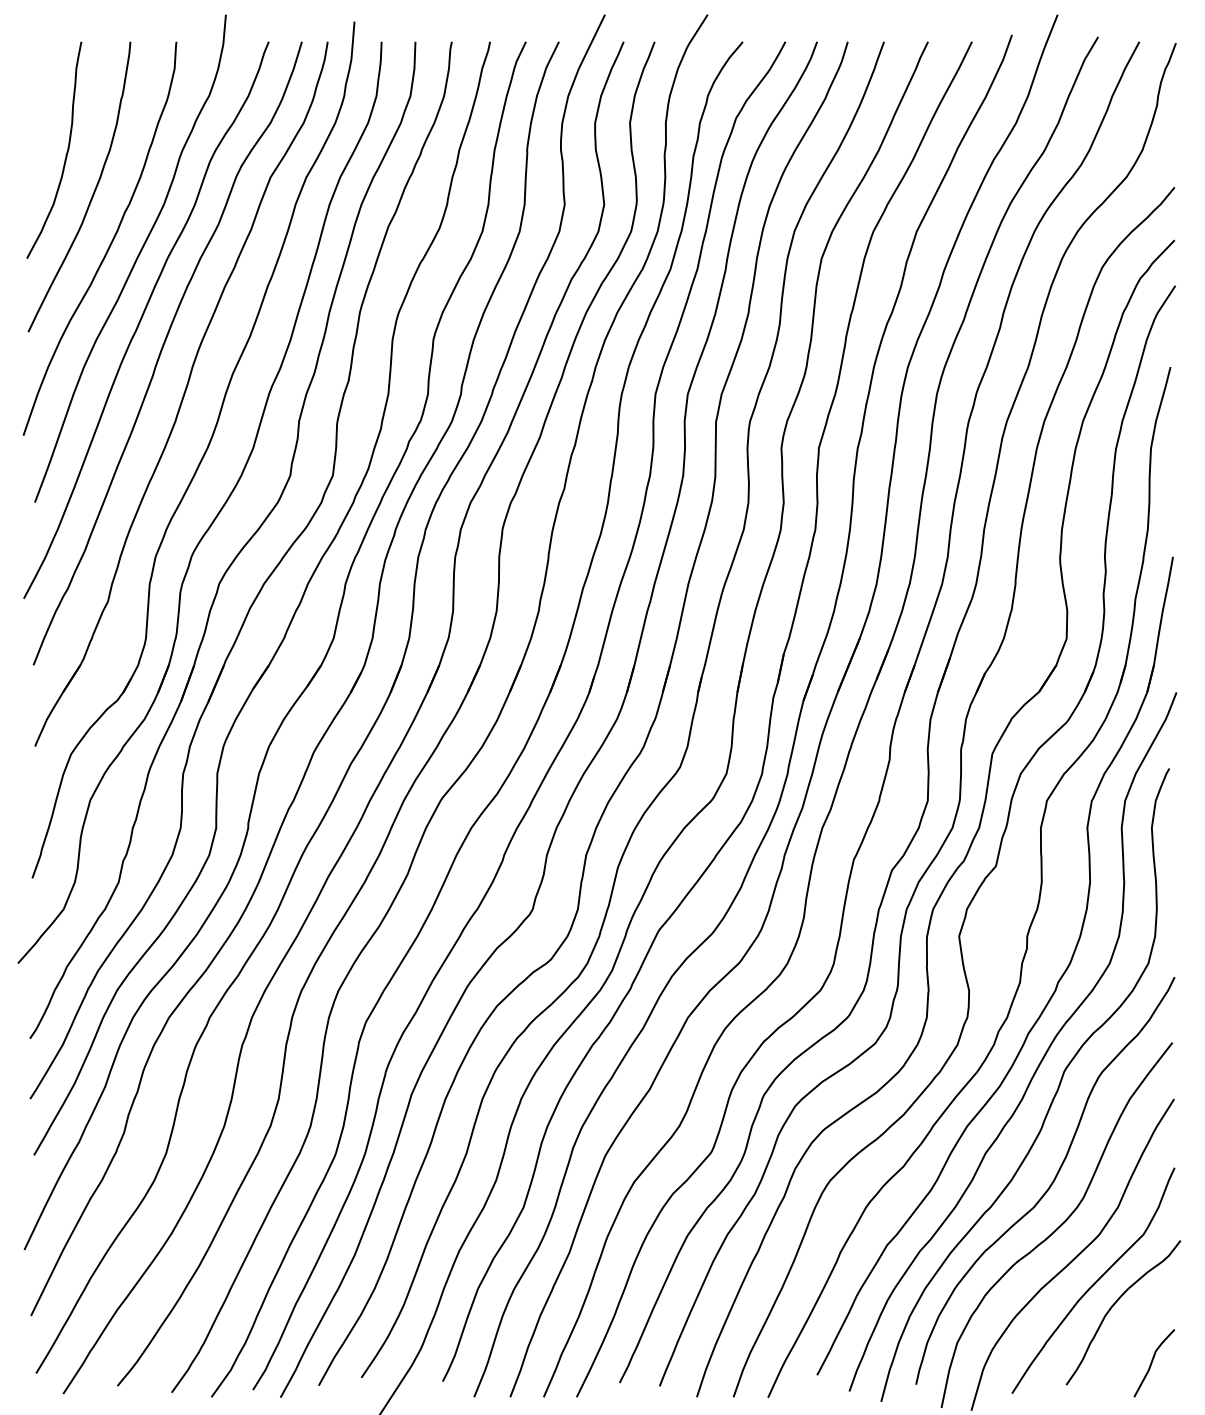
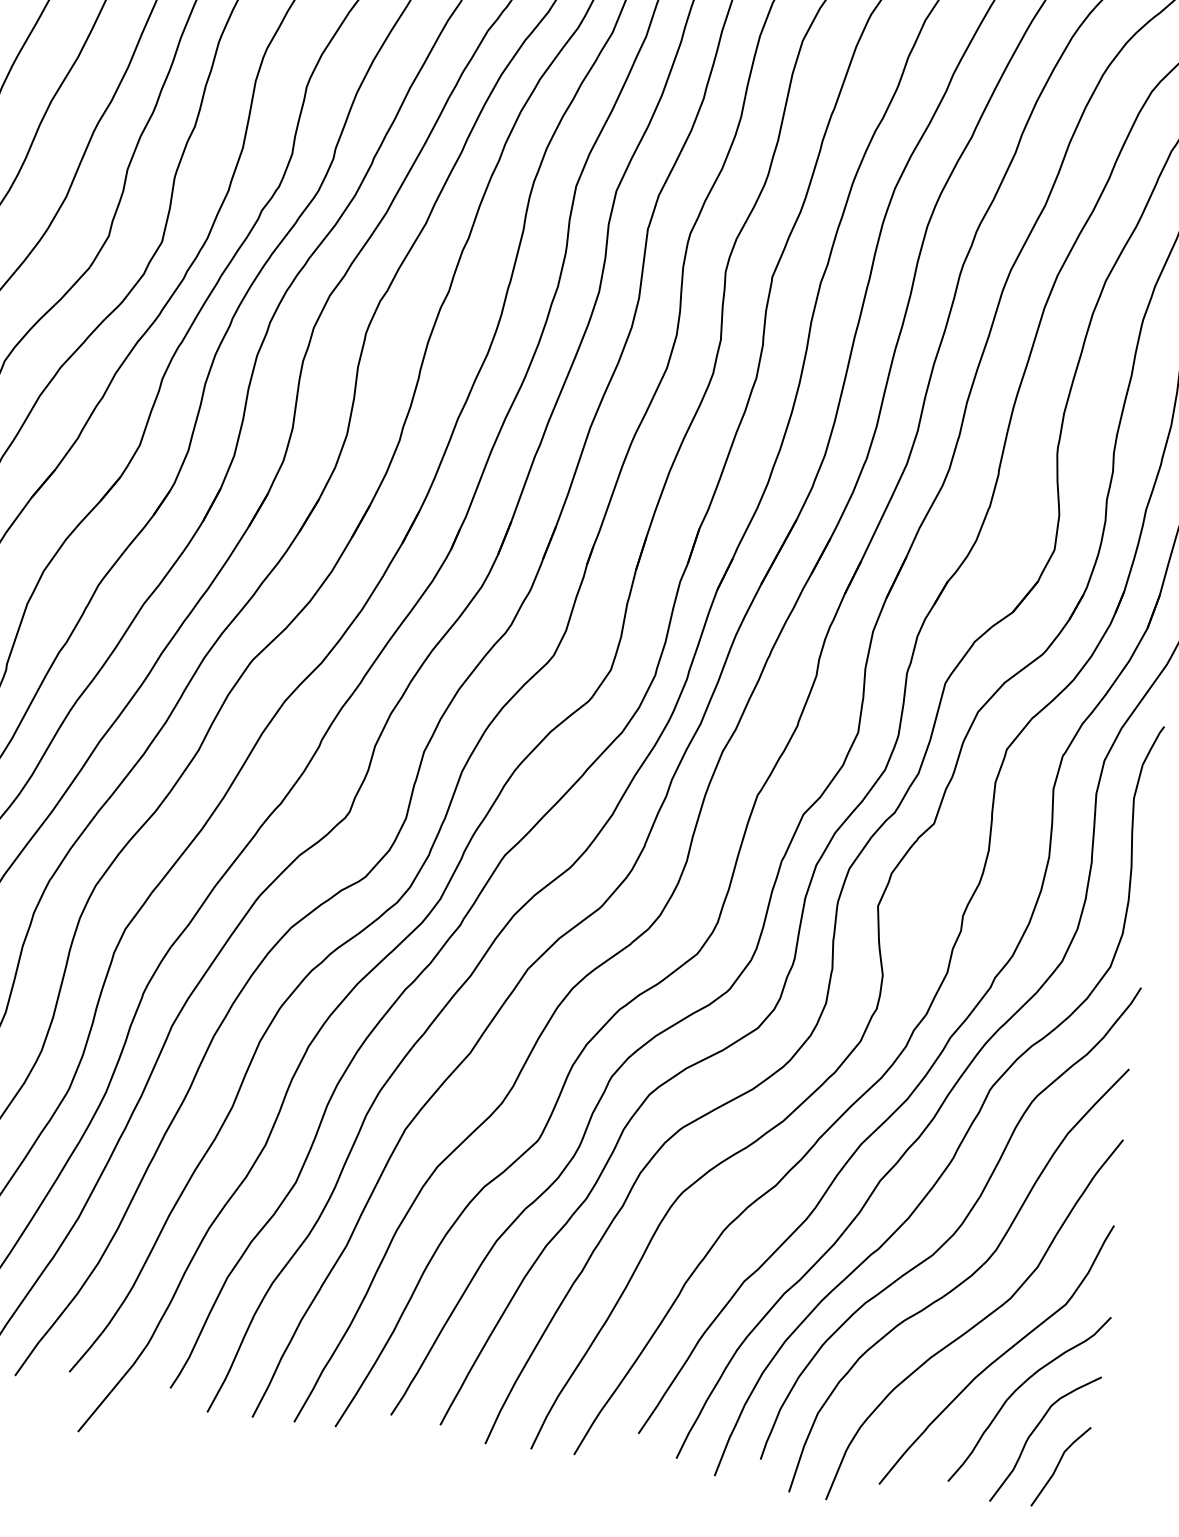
curve: (1131, 1336) -> (1036, 1430), added

